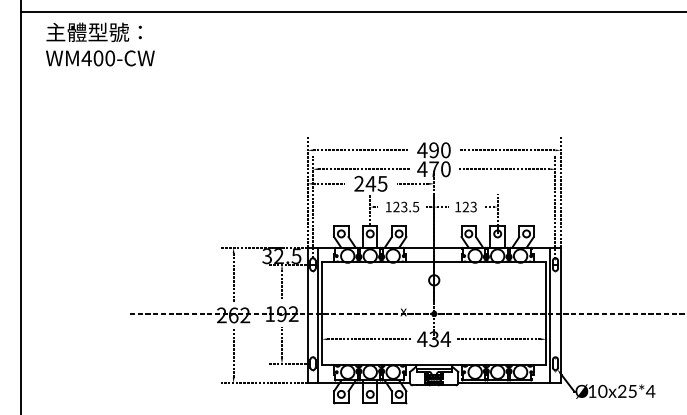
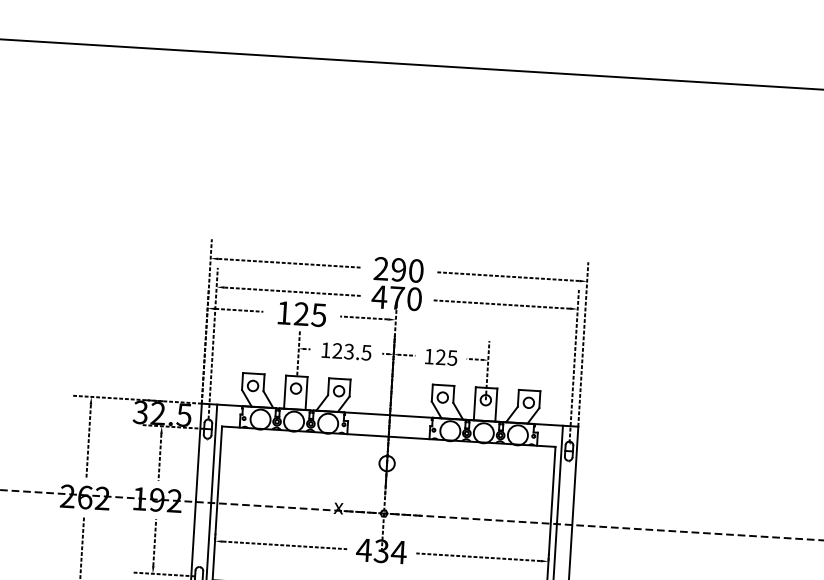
text: (422, 149) -> (381, 267), 490 -> 290
text: (365, 183) -> (293, 313), 245 -> 125
text: (473, 206) -> (452, 357), 123 -> 125

